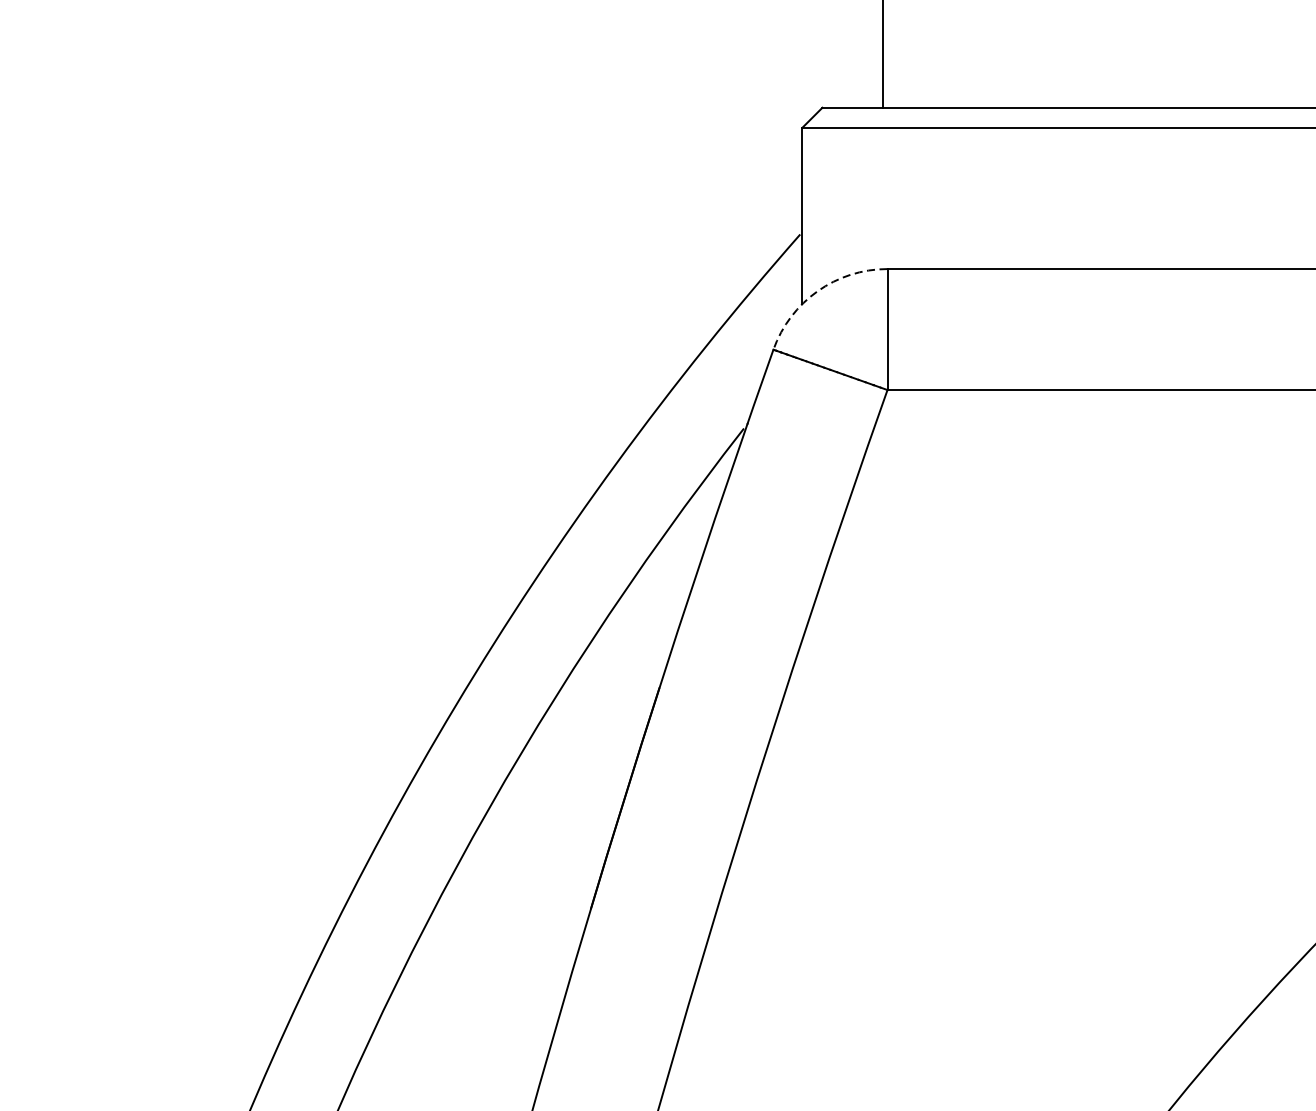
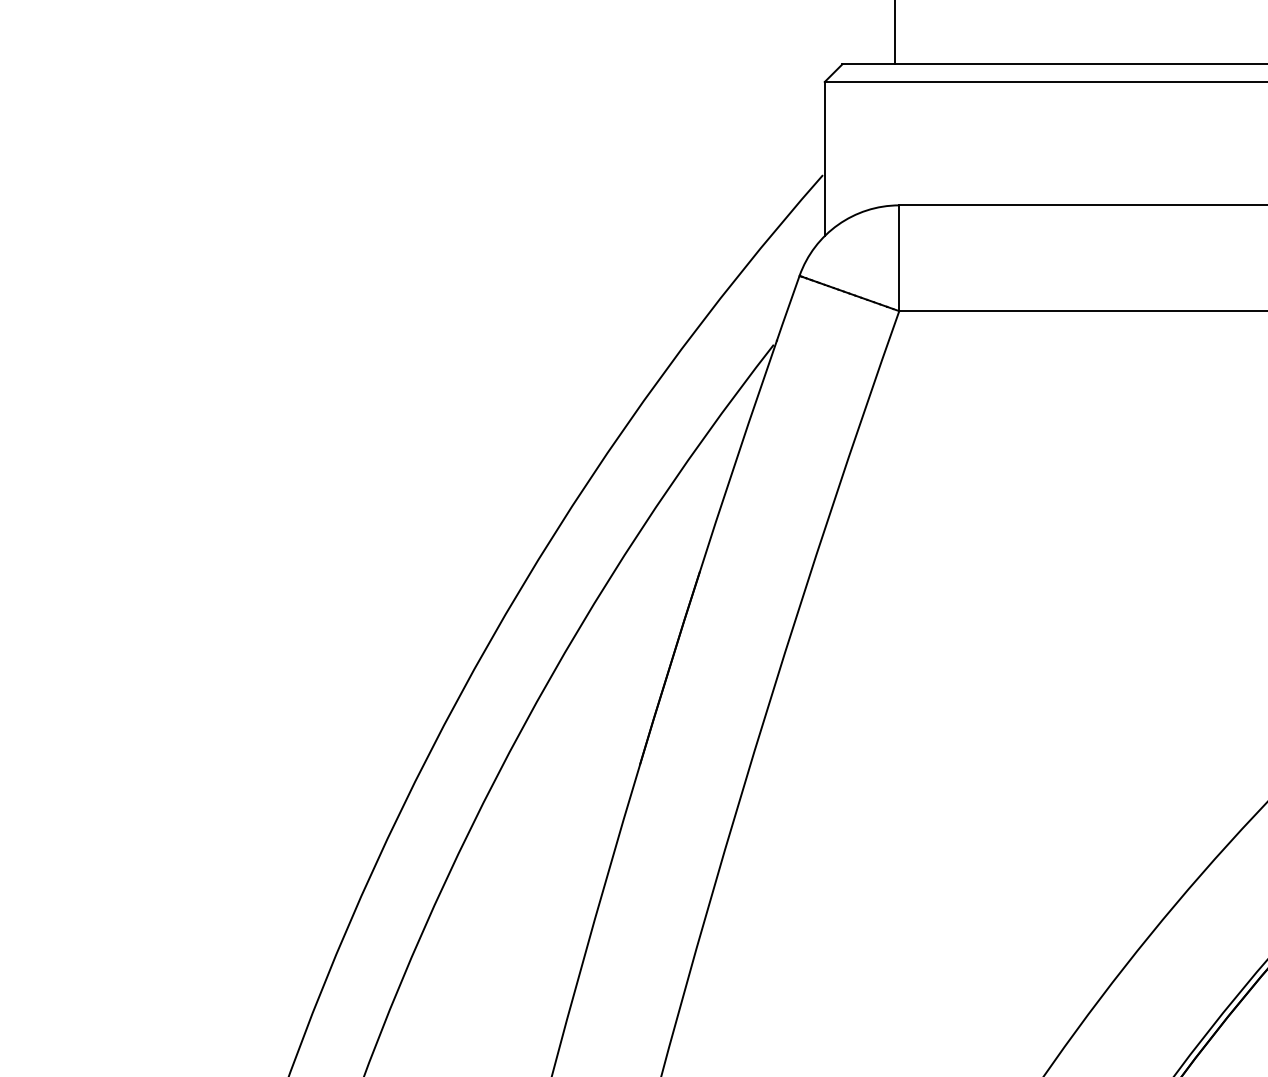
arc: (817, 290) -> (838, 224), dashed -> solid

